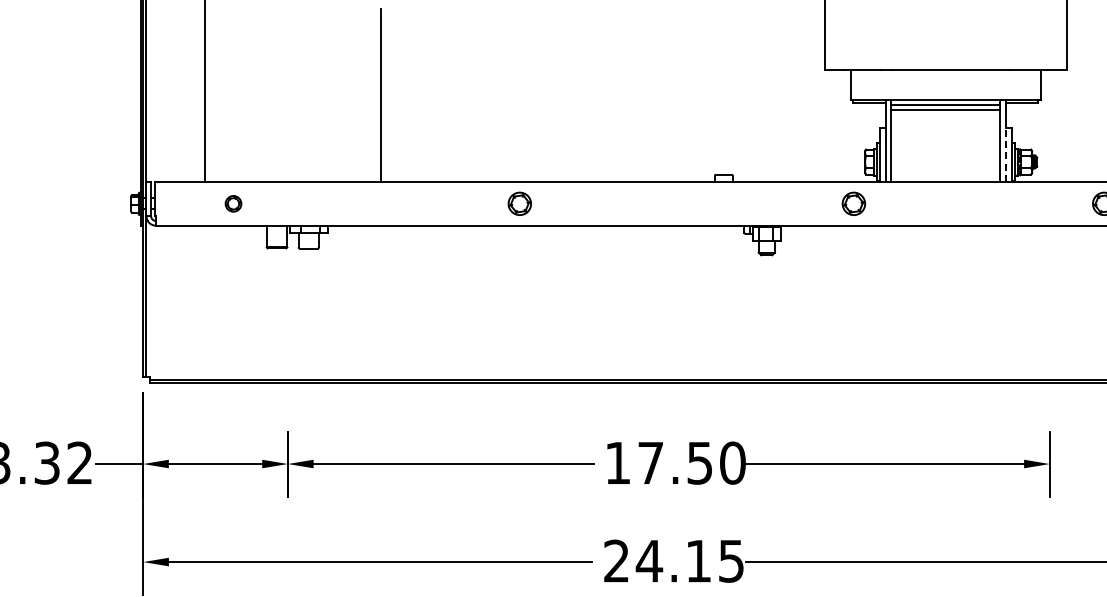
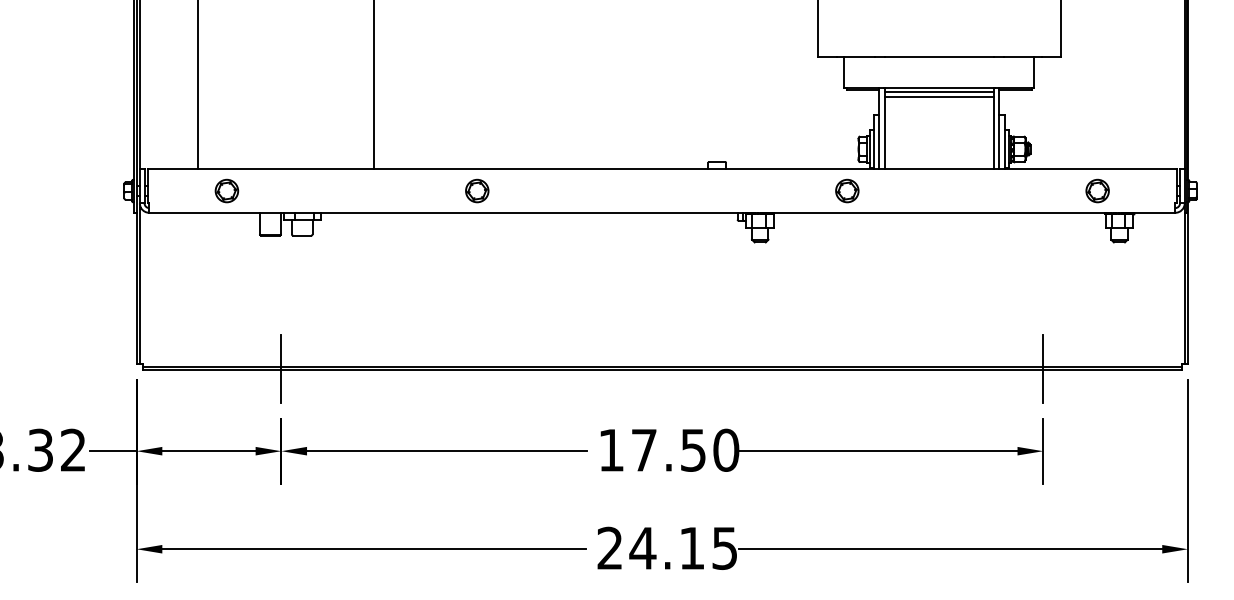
line: (1006, 155) -> (999, 142), dashed -> solid
part: (233, 203) -> (226, 190), size x1.43
part: (520, 203) -> (477, 190), moved
line: (288, 381) -> (281, 368), added
line: (1050, 381) -> (1043, 368), added

